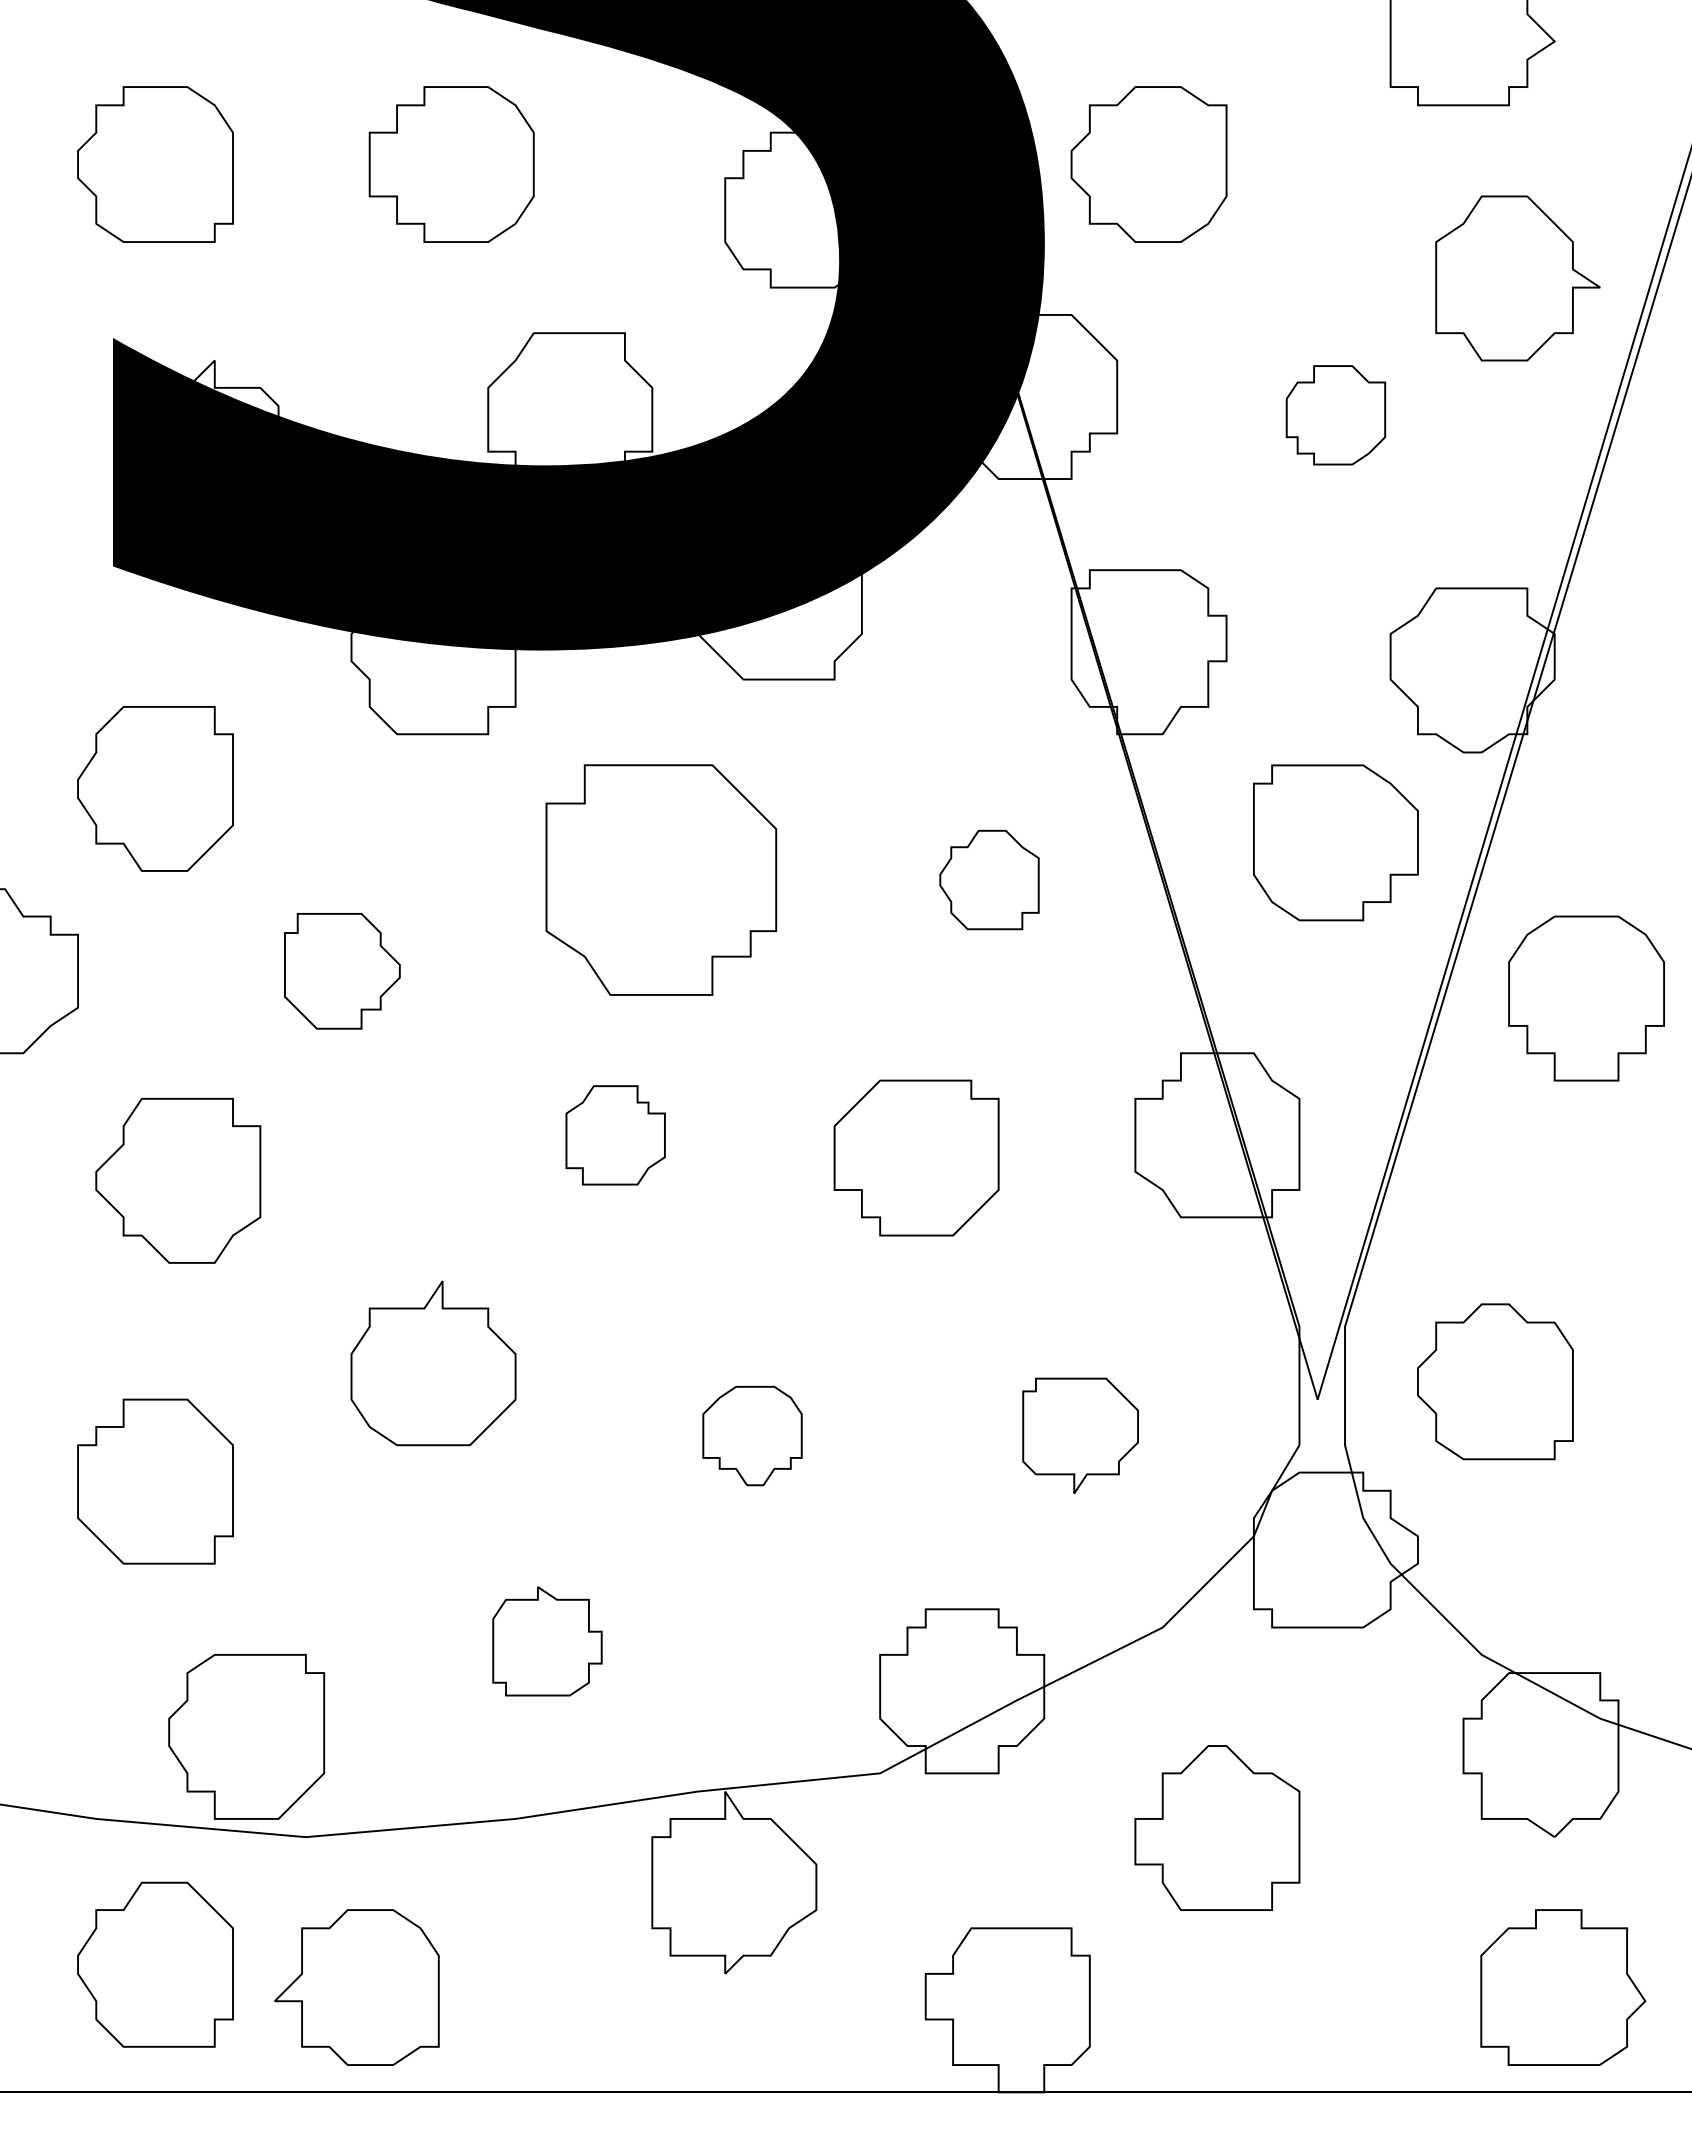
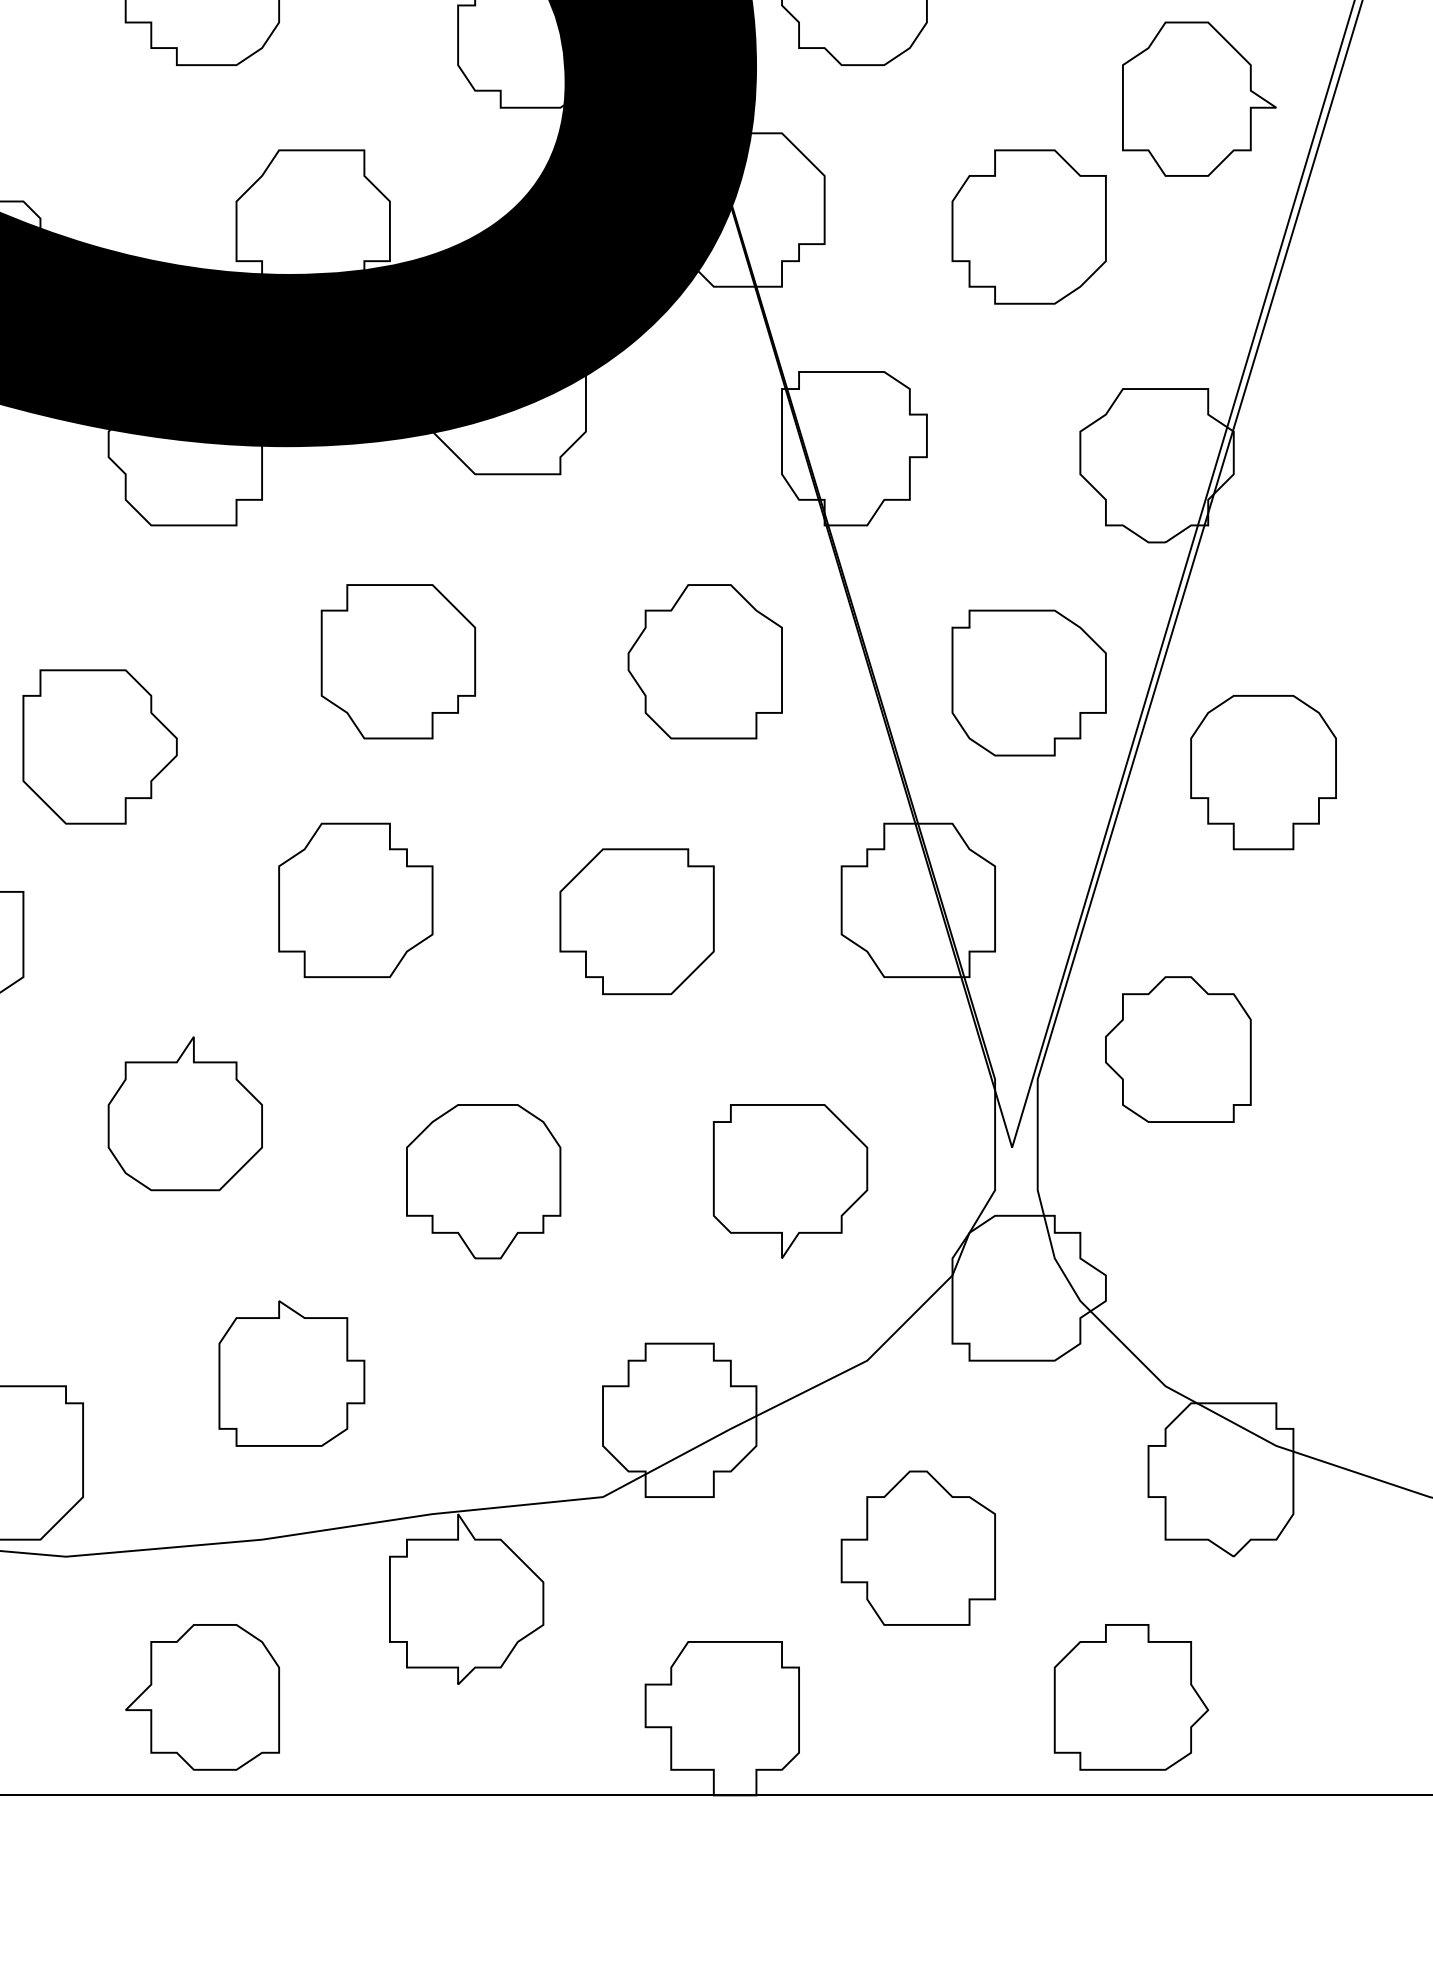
part: (1335, 415) -> (1028, 227), size x1.67
part: (1335, 842) -> (1028, 682), moved
part: (661, 879) -> (398, 661), size x0.71
part: (989, 879) -> (705, 661), size x1.67
part: (342, 971) -> (100, 747), size x1.43
part: (615, 1135) -> (355, 900), size x1.67
part: (1495, 1381) -> (1178, 1049), moved
part: (752, 1435) -> (483, 1181), size x1.67
part: (1080, 1435) -> (790, 1181), size x1.43
part: (547, 1641) -> (291, 1373), size x1.43
part: (356, 1987) -> (202, 1697), moved
part: (1563, 1987) -> (1131, 1697), moved

